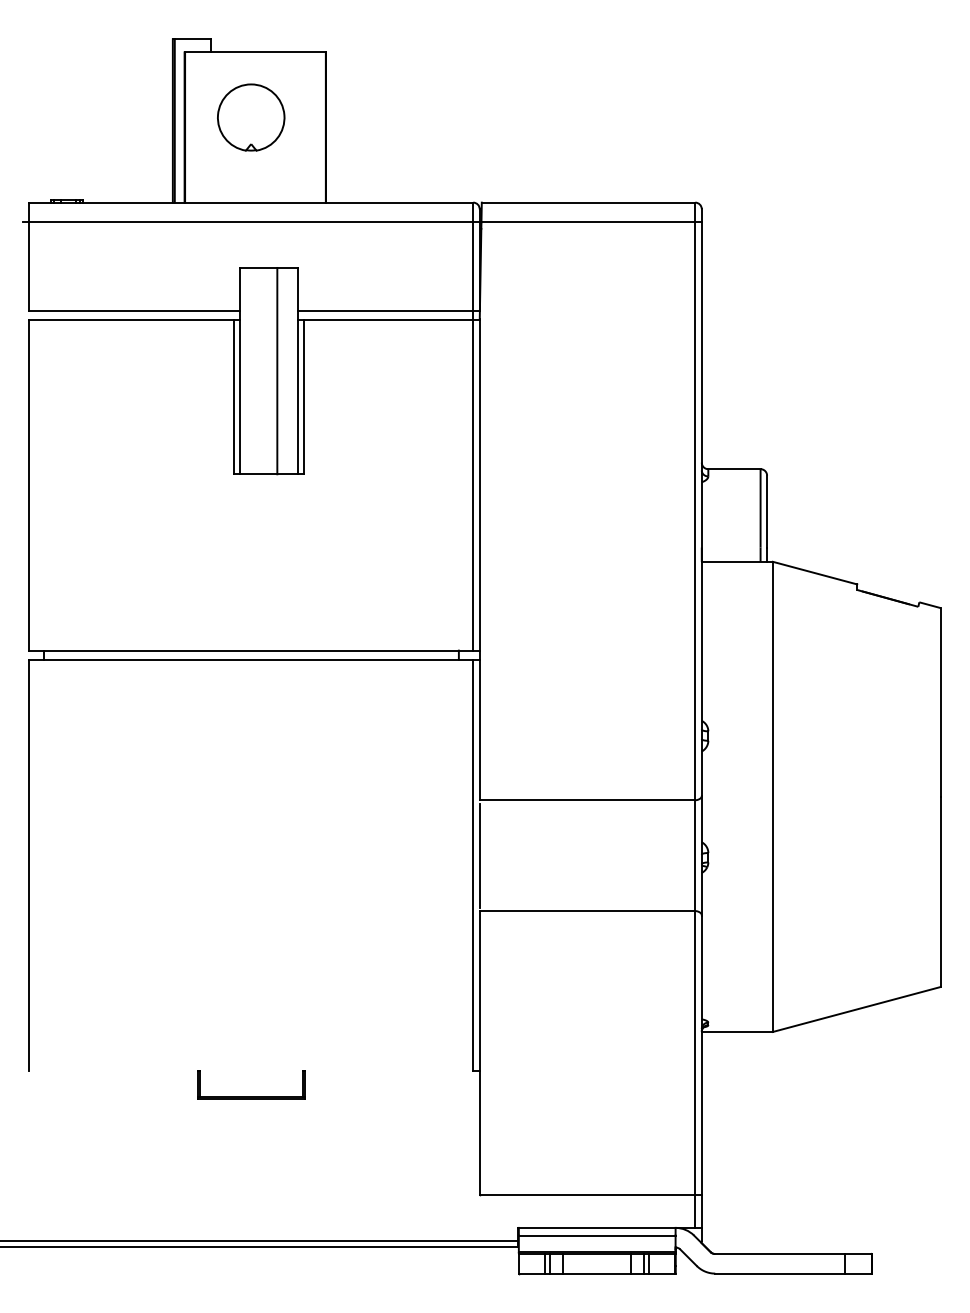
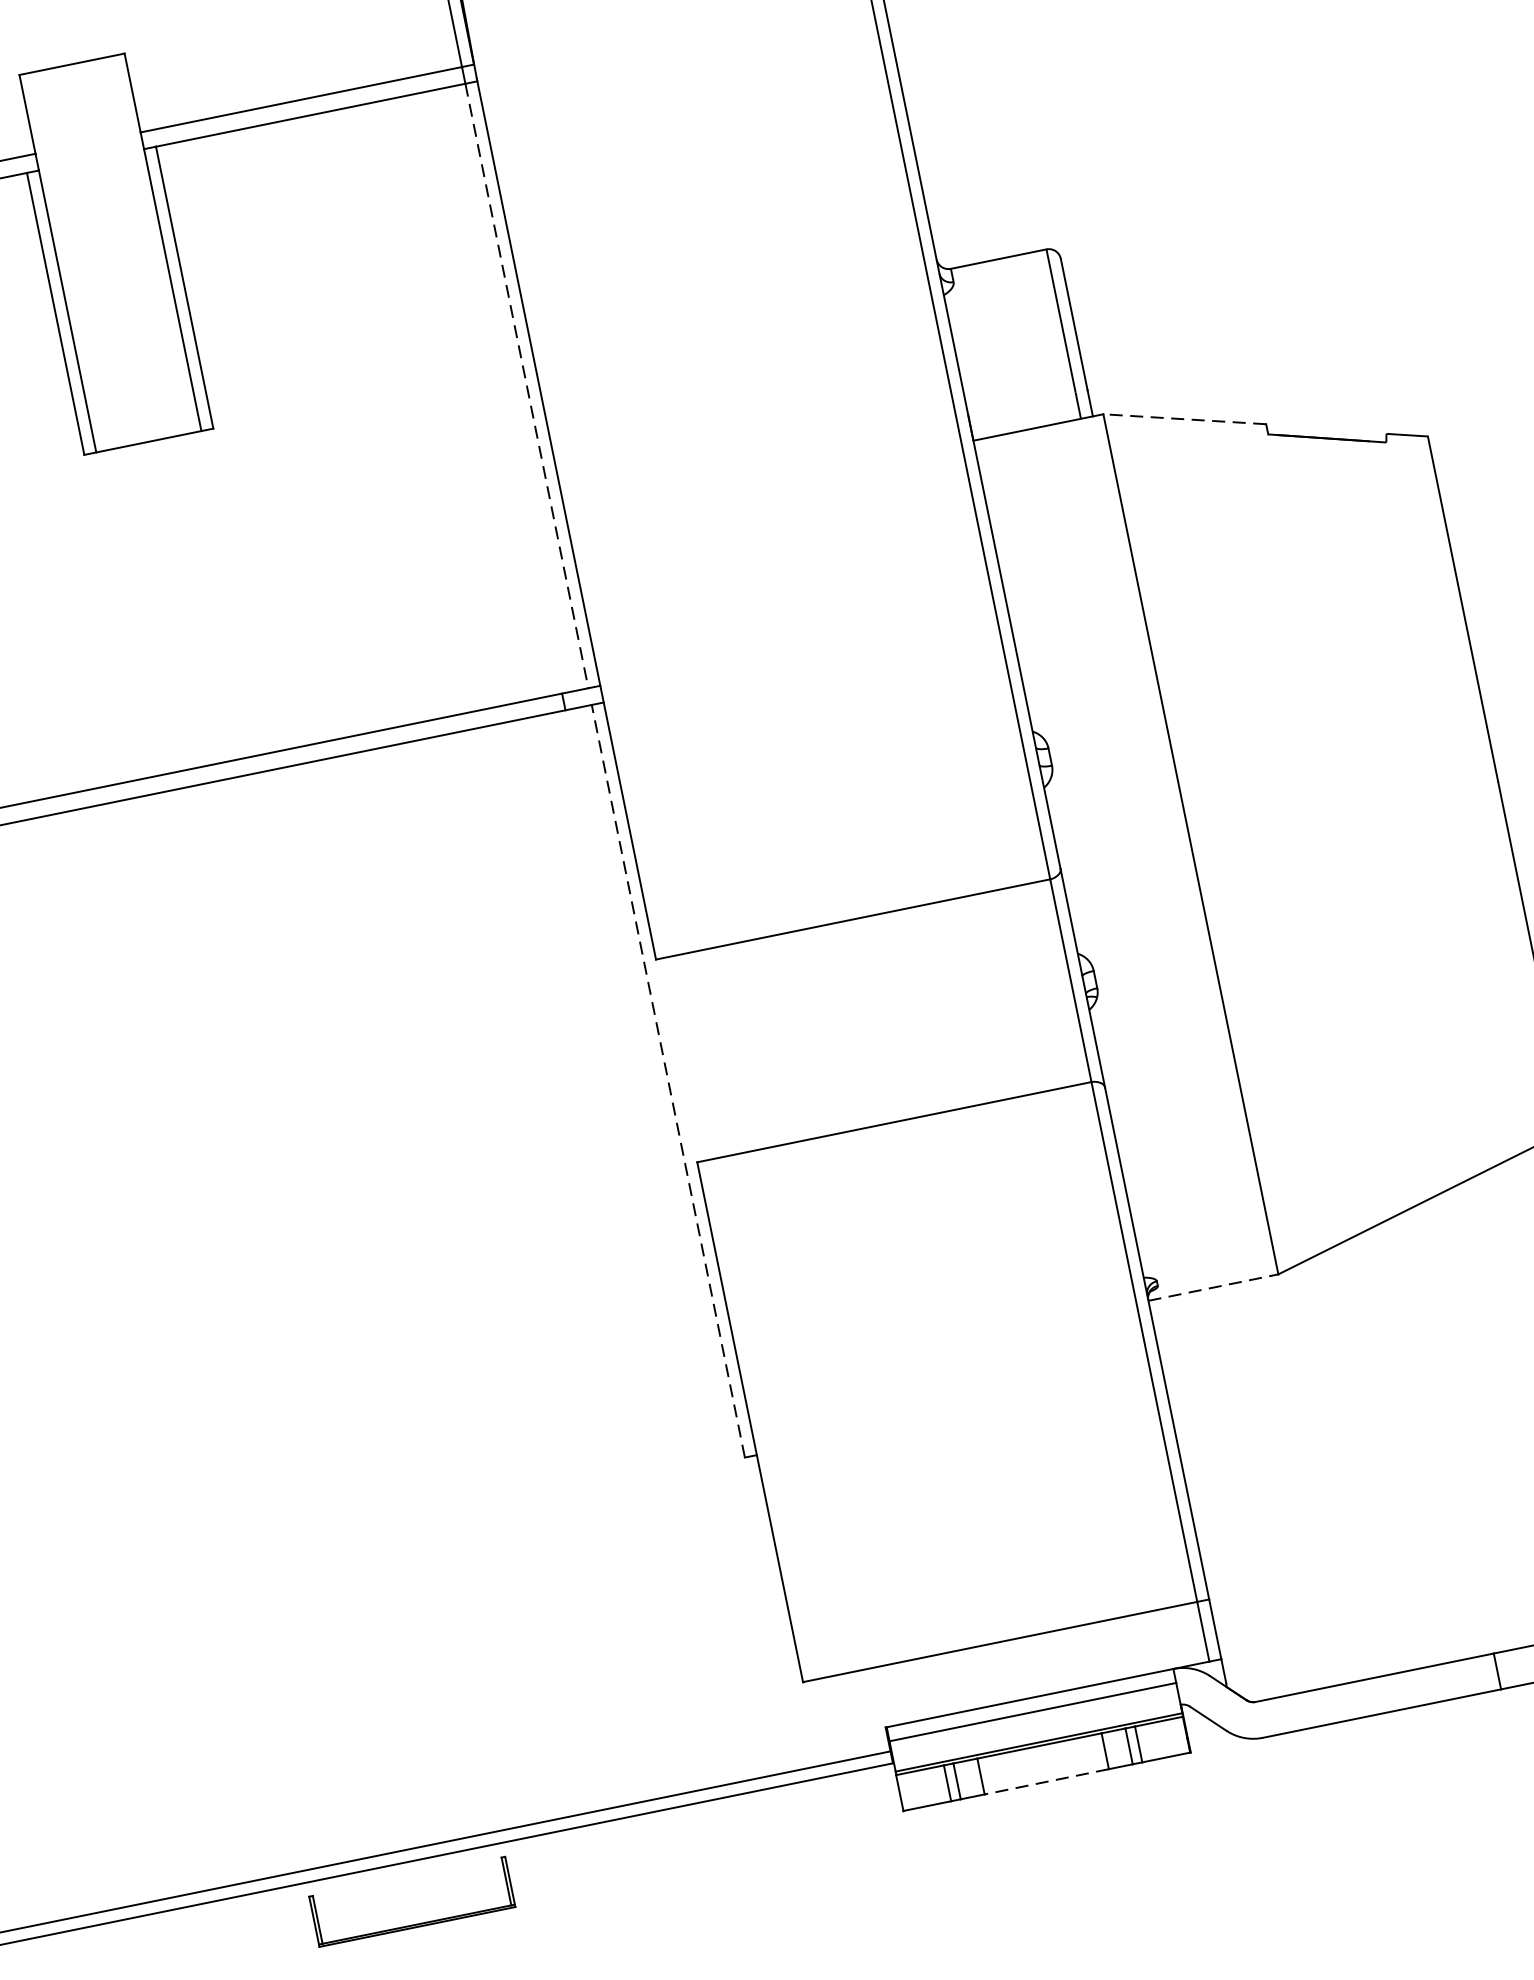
line: (277, 370) -> (126, 248), removed
line: (473, 485) -> (527, 386), solid -> dashed
line: (815, 573) -> (1185, 419), solid -> dashed
line: (479, 855) -> (676, 1060), removed
line: (473, 865) -> (668, 1081), solid -> dashed
line: (737, 1031) -> (1213, 1286), solid -> dashed
part: (251, 1096) -> (417, 1923), moved
line: (597, 1273) -> (1047, 1781), solid -> dashed

